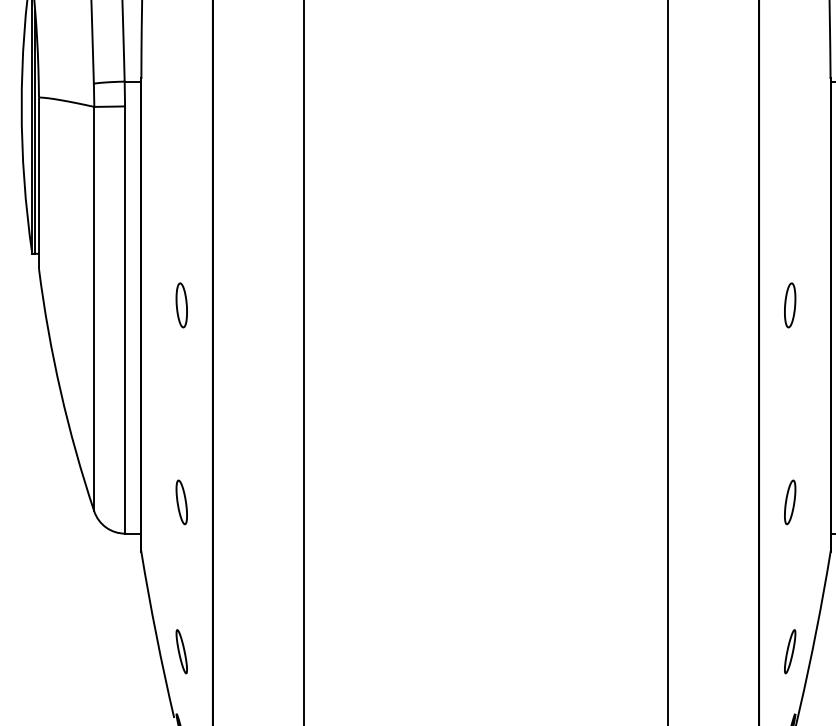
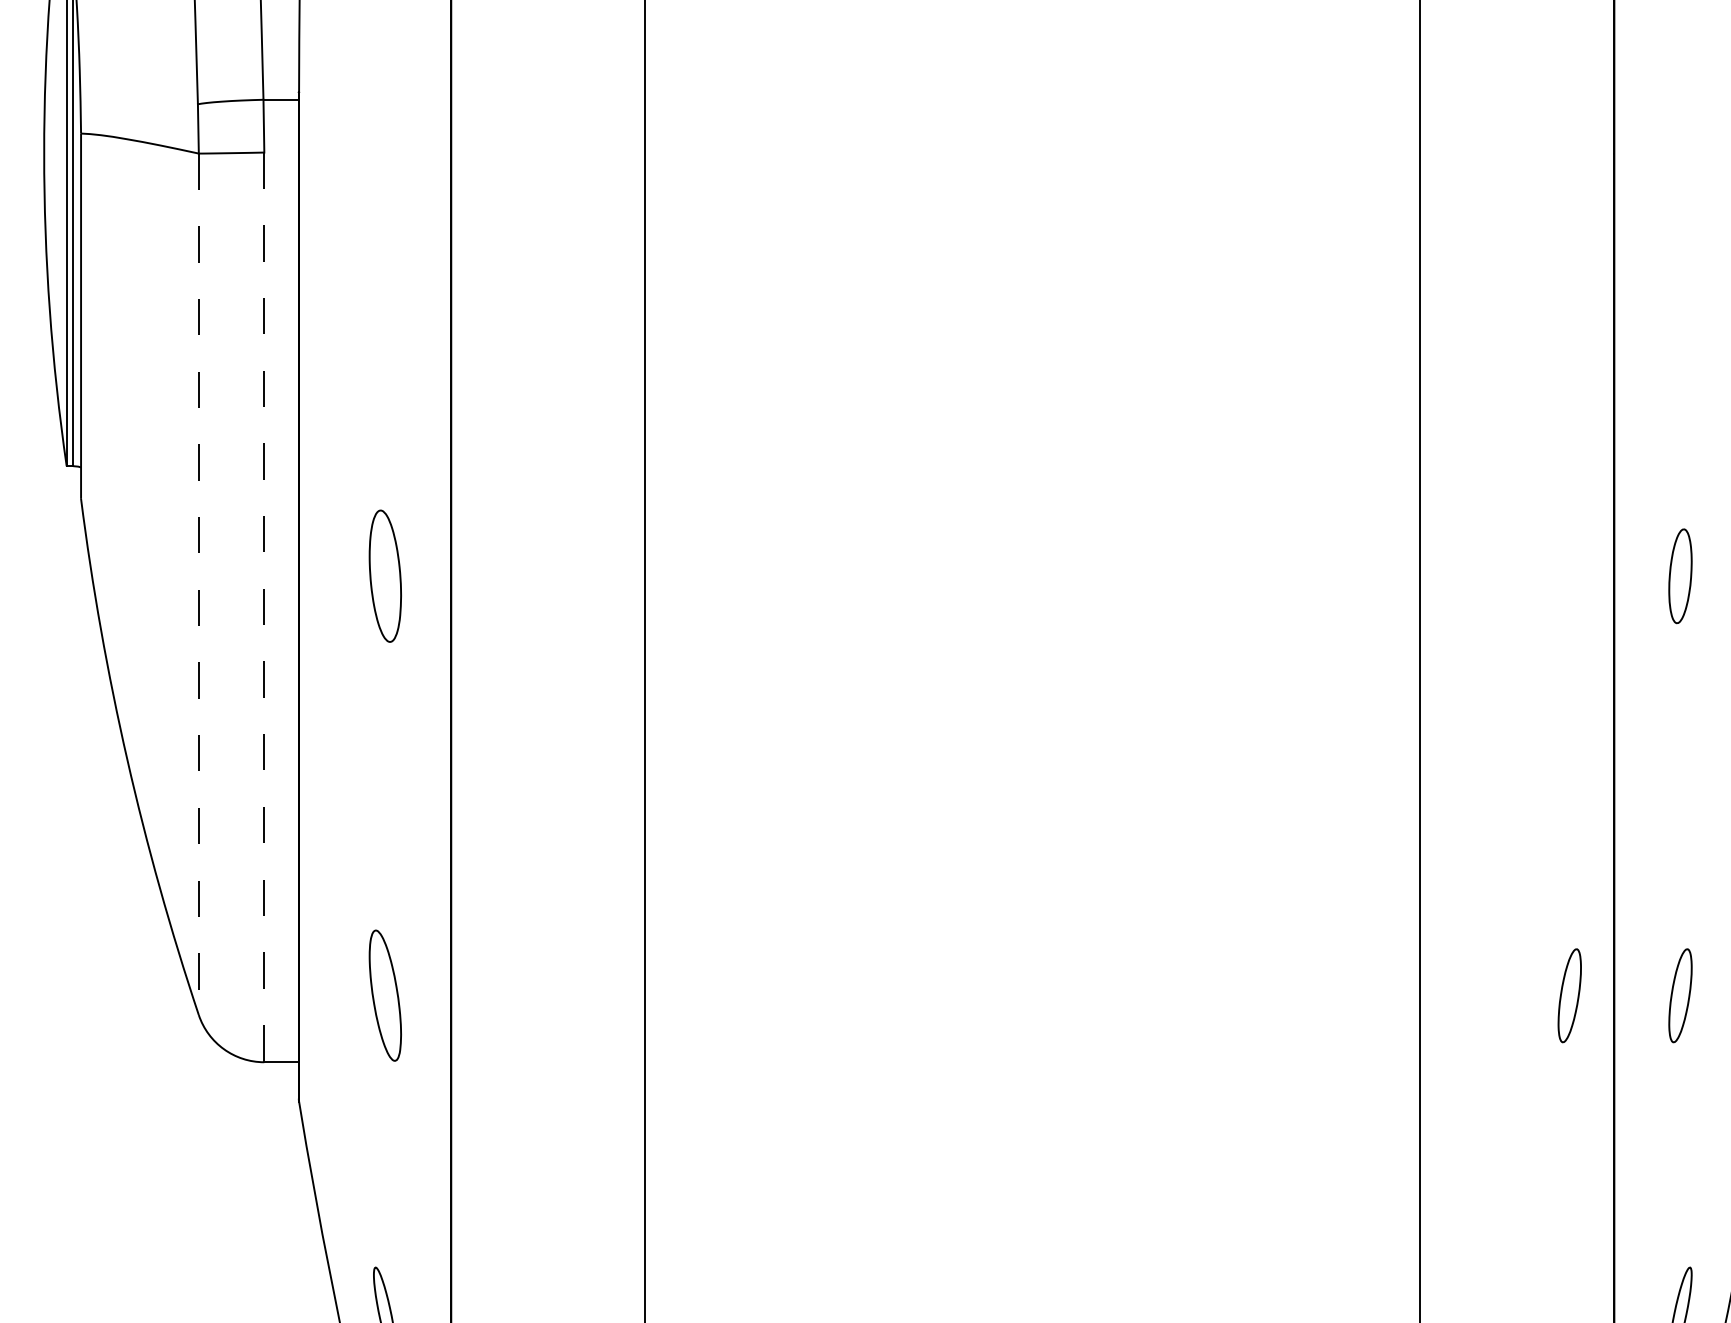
part: (181, 305) -> (384, 576), size x1.4
line: (94, 309) -> (199, 584), solid -> dashed
line: (125, 320) -> (265, 608), solid -> dashed
part: (181, 502) -> (384, 995), size x1.4
part: (738, 502) -> (1570, 995), added

